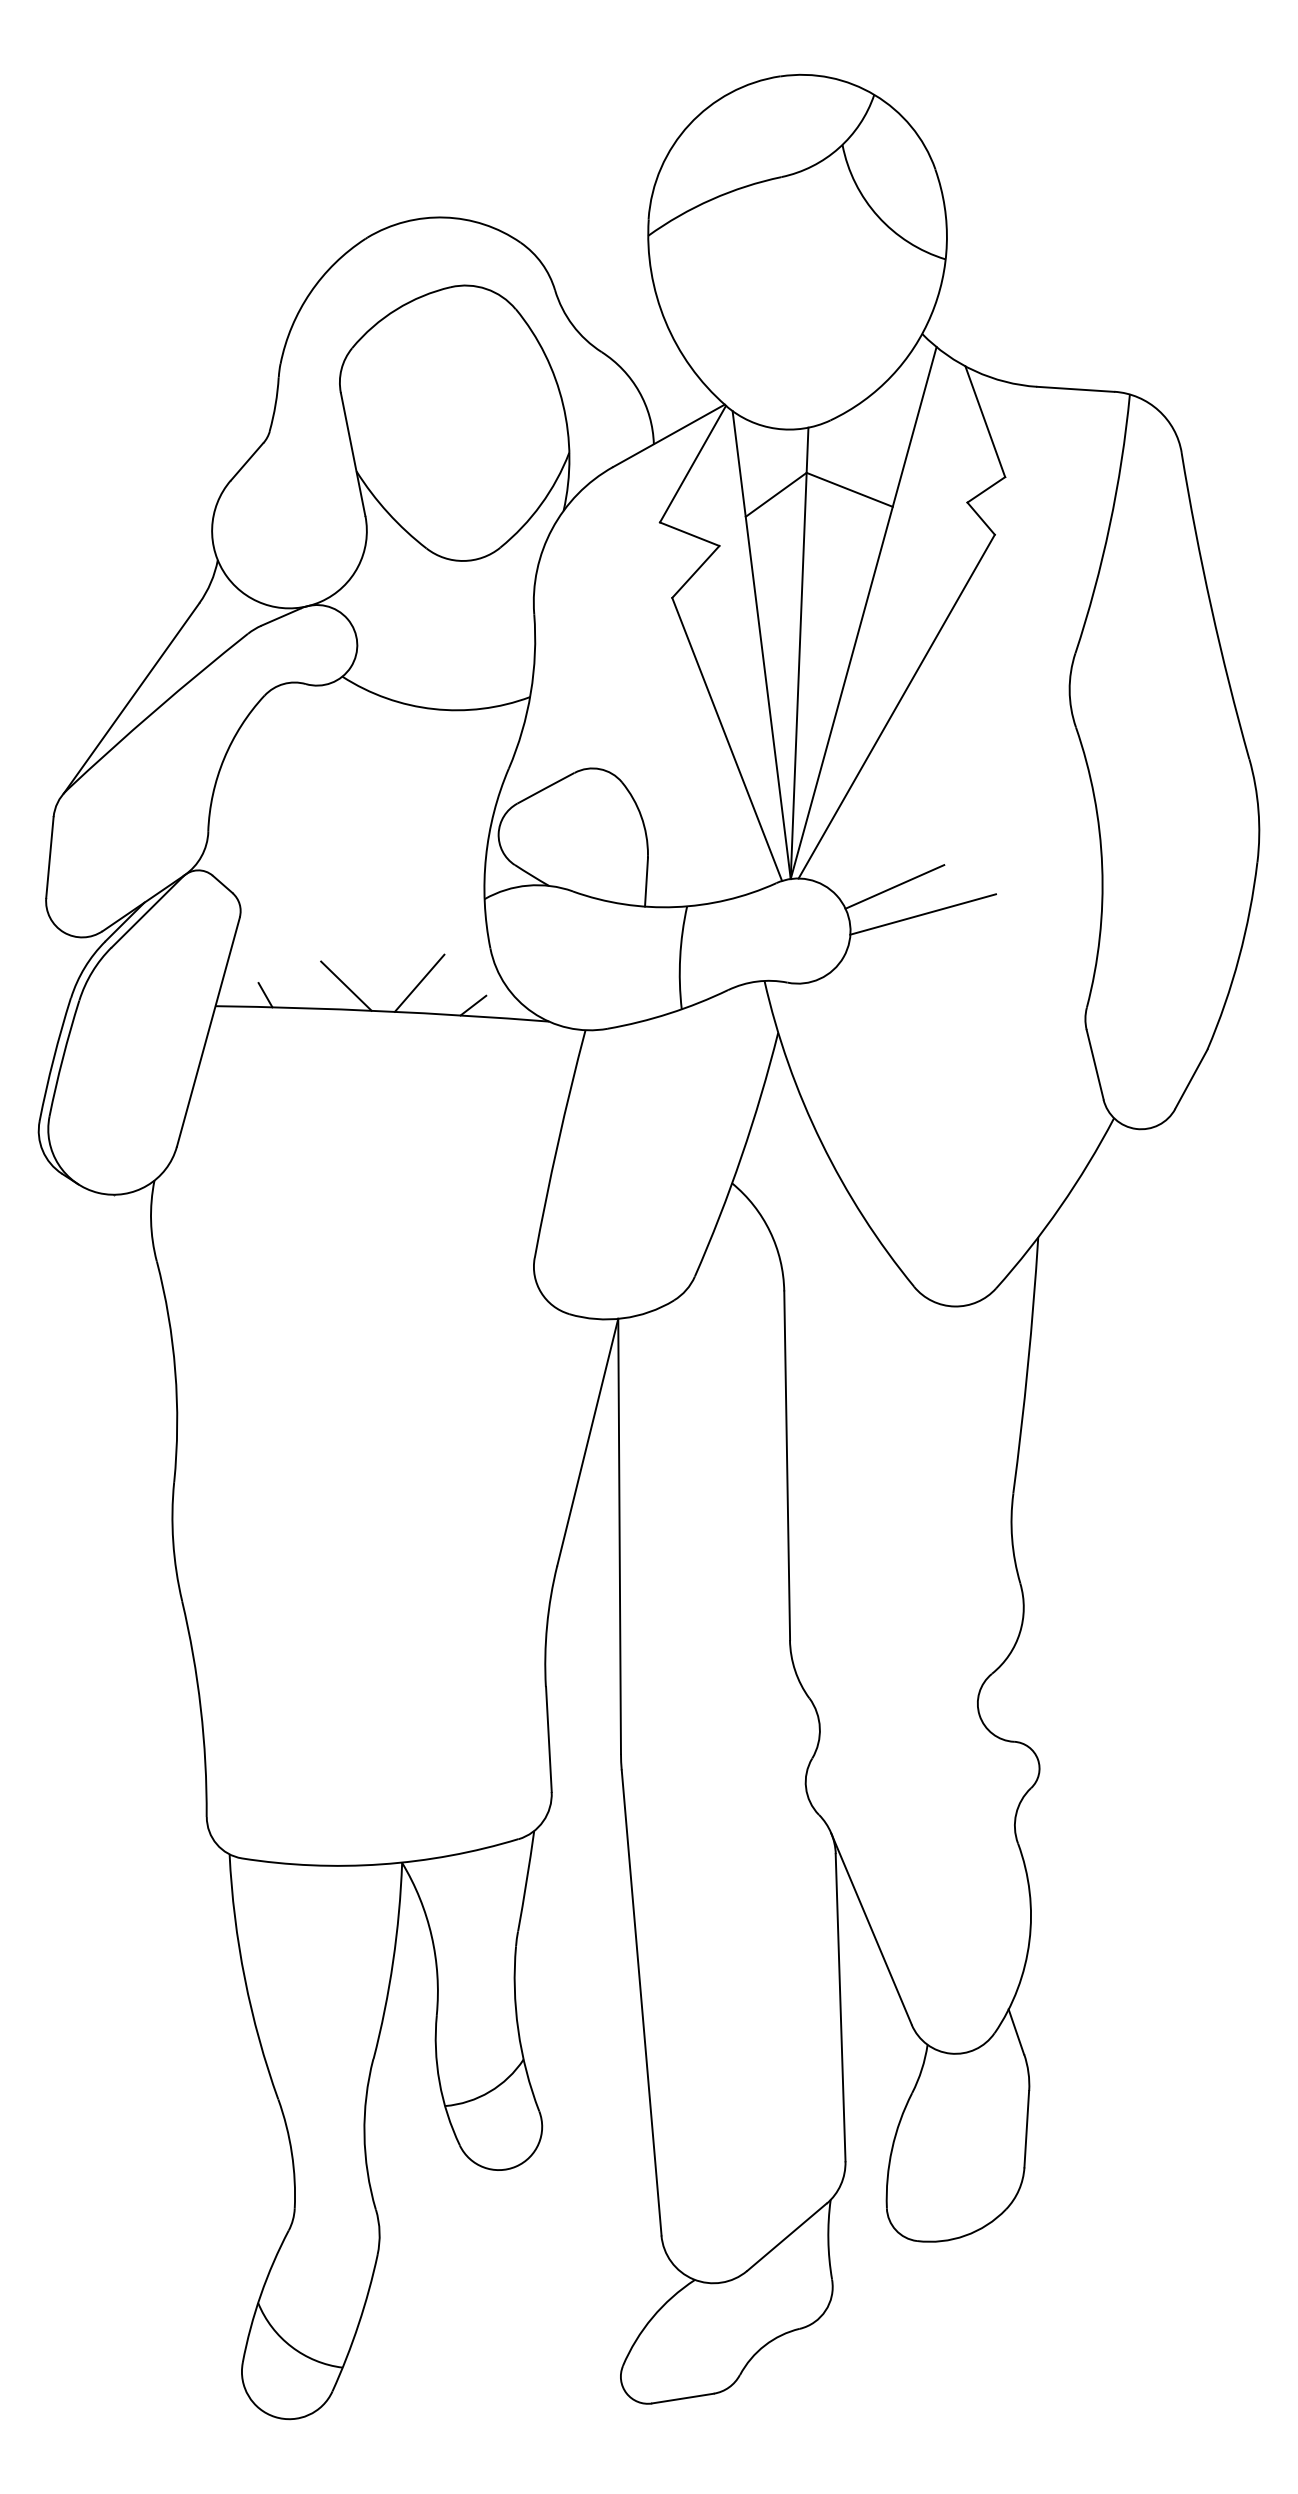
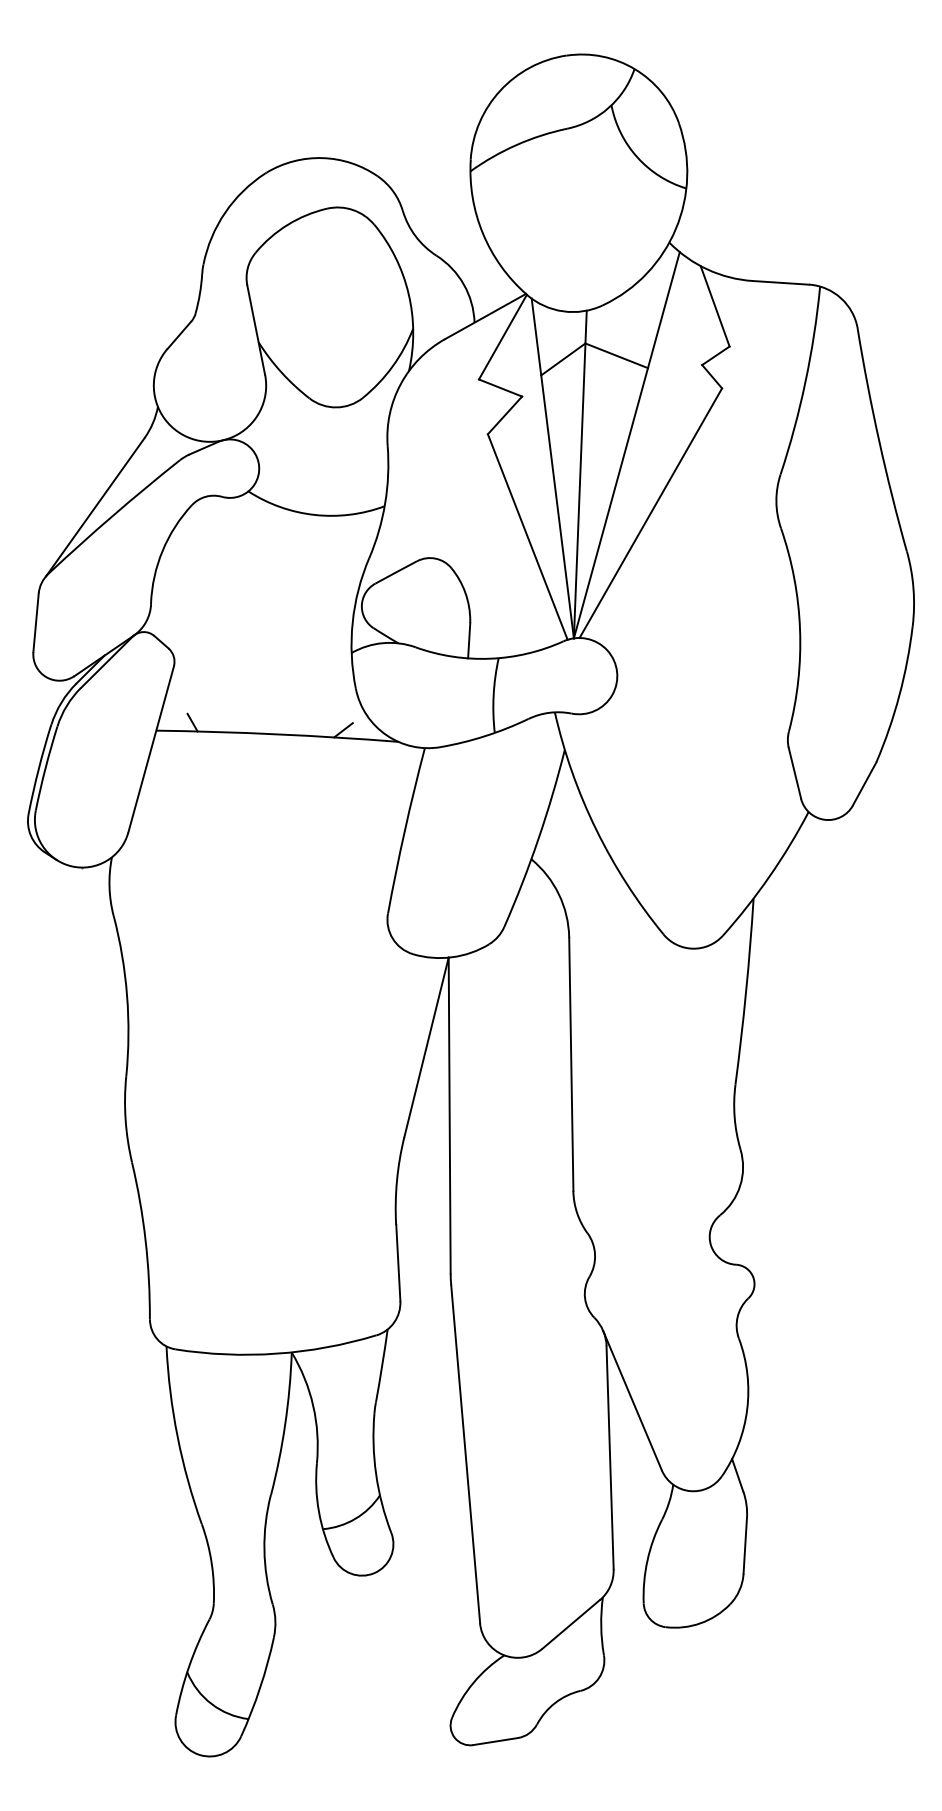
line: (894, 886) -> (649, 643), removed
line: (923, 914) -> (670, 664), removed
line: (419, 982) -> (304, 713), removed
line: (346, 985) -> (251, 715), removed

